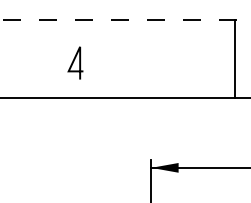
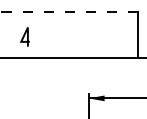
line: (74, 62) -> (24, 36), moved

